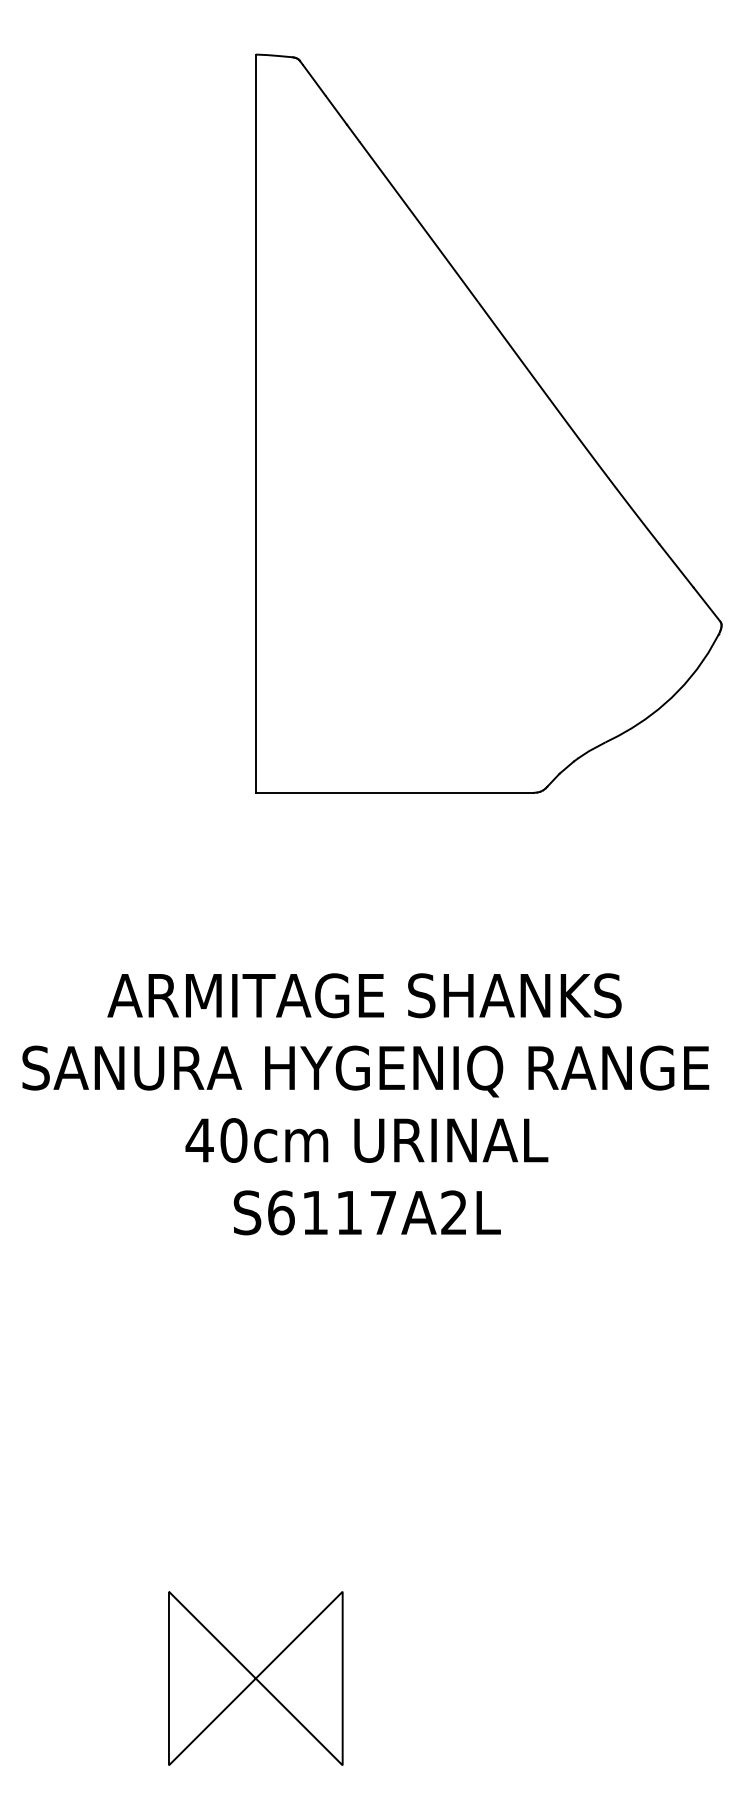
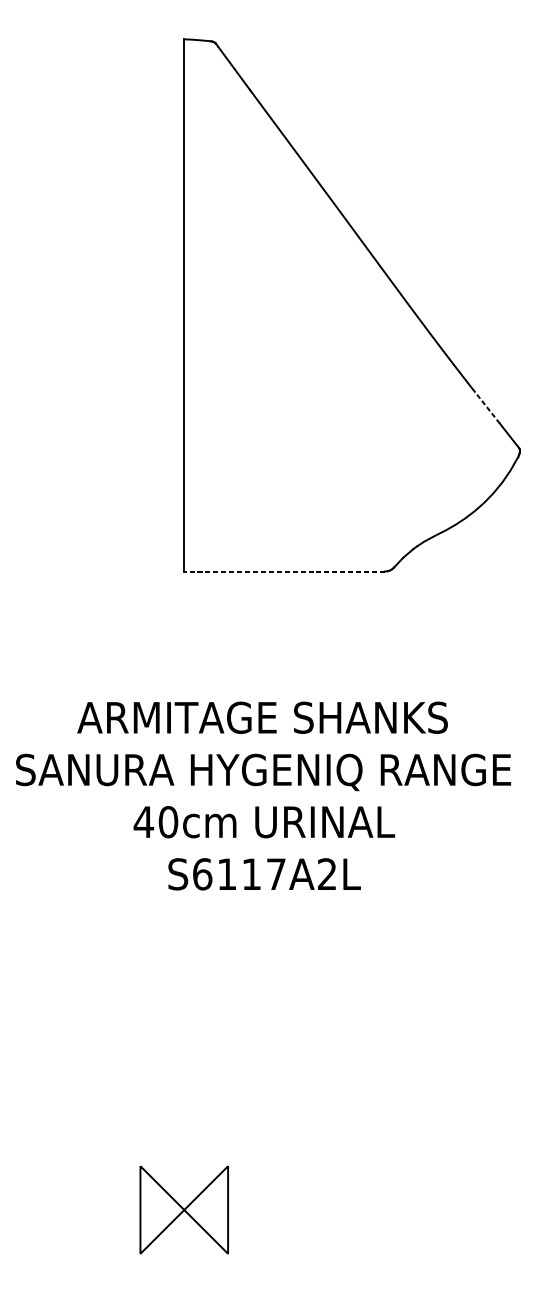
line: (676, 565) -> (487, 407), solid -> dashed
line: (394, 792) -> (284, 571), solid -> dashed
part: (255, 1678) -> (184, 1210), size x0.7

